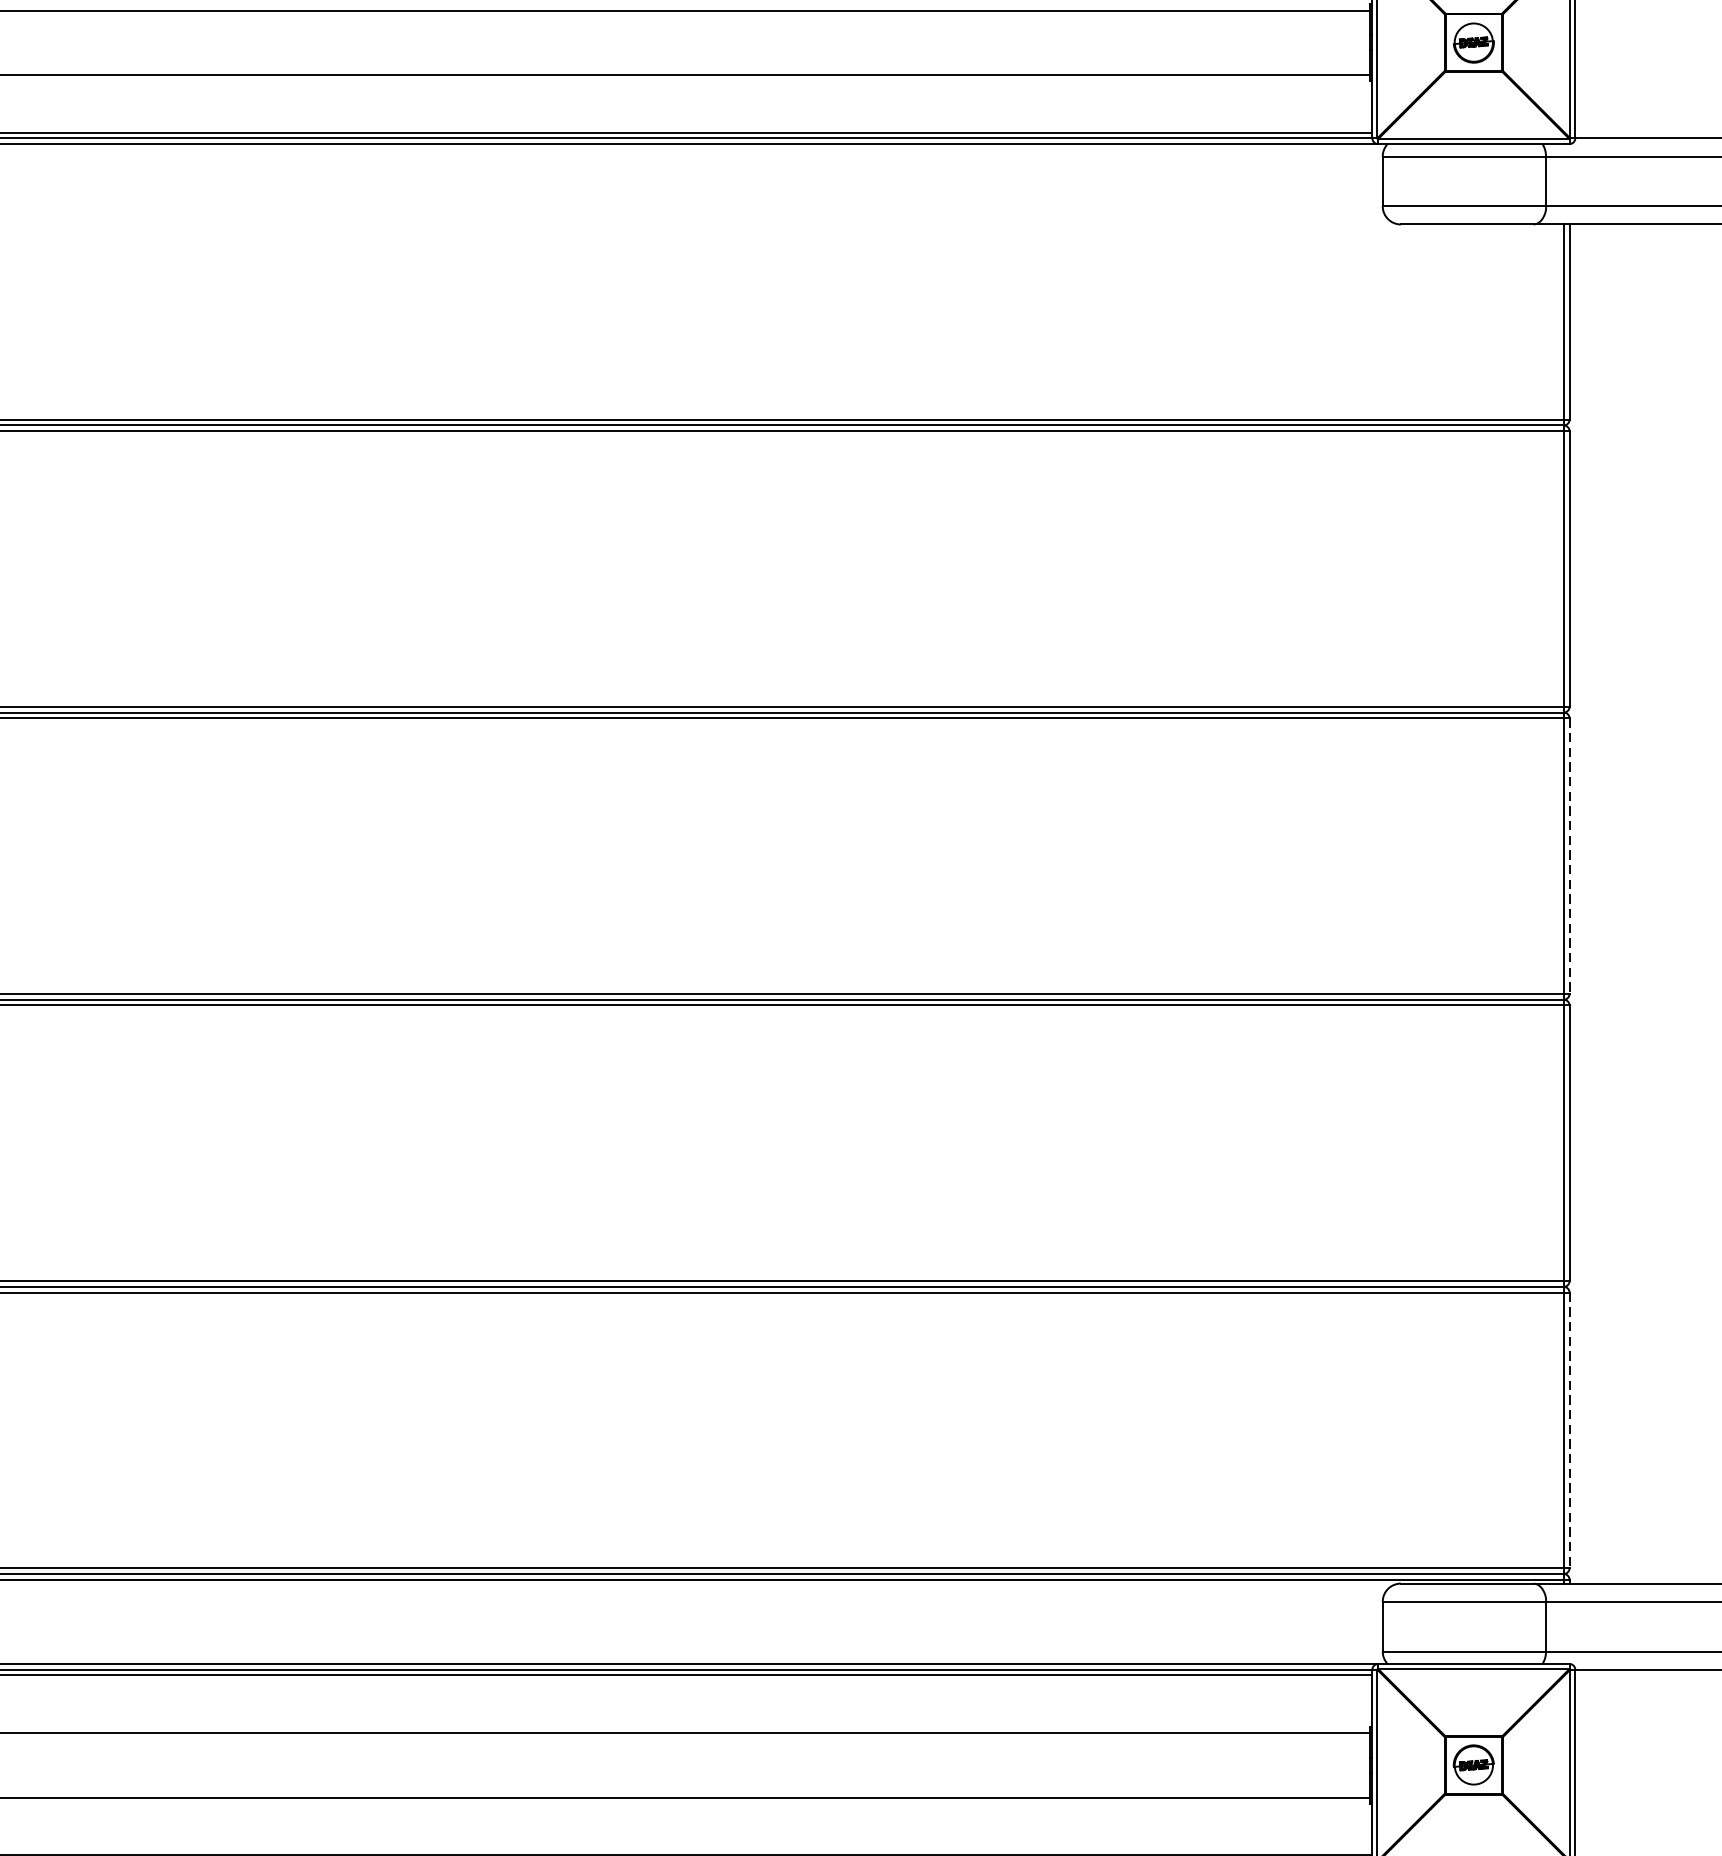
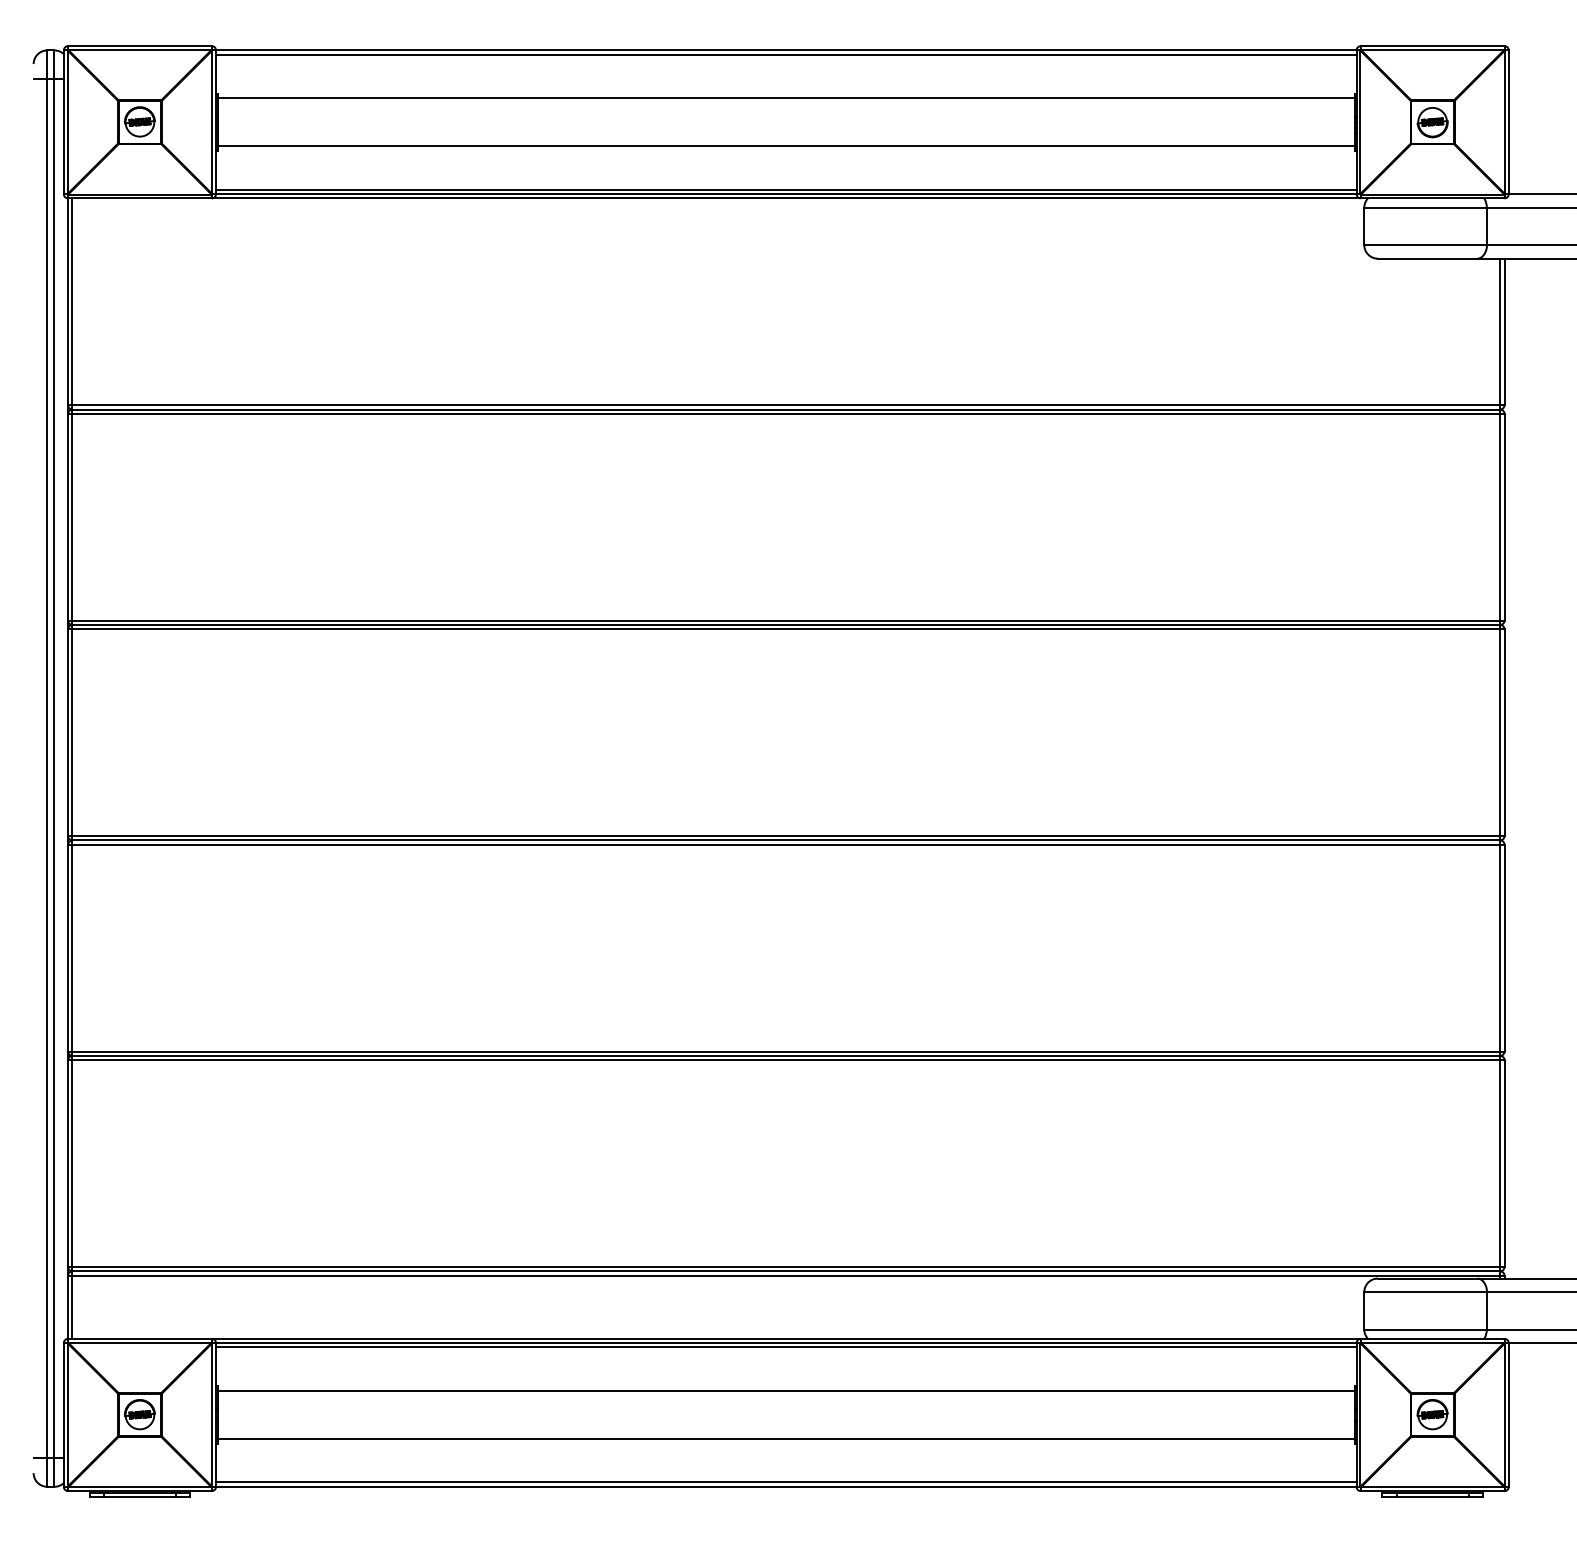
line: (1569, 857) -> (1504, 733), dashed -> solid
line: (1569, 1431) -> (1504, 1164), dashed -> solid

